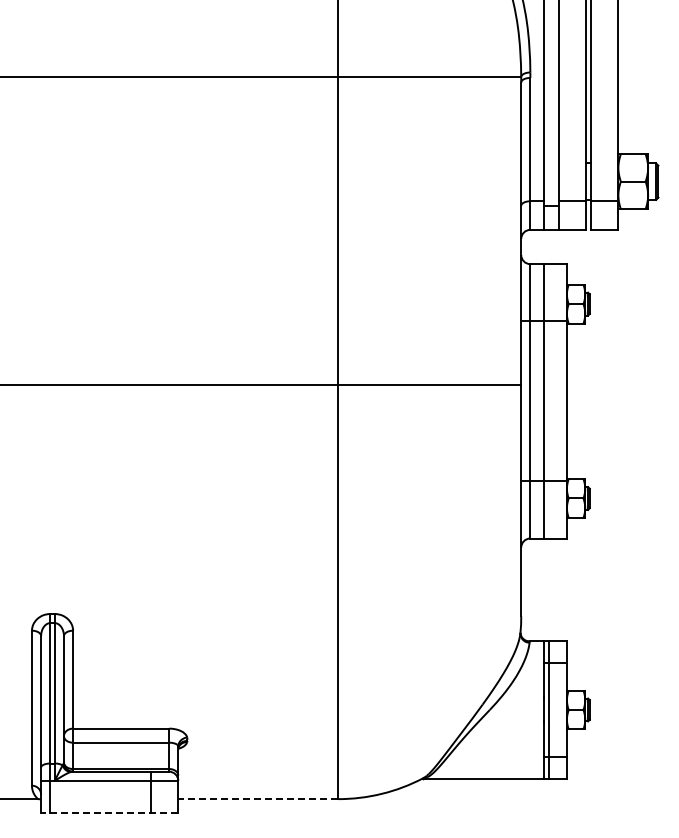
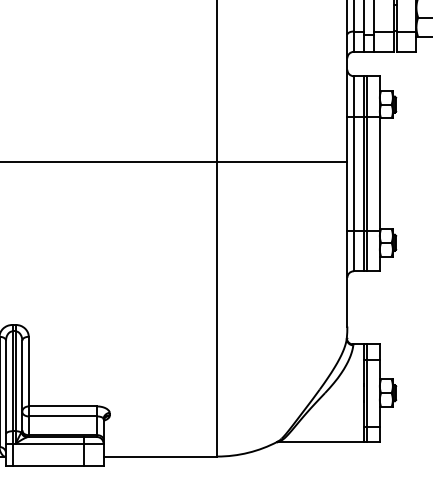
line: (548, 401) -> (366, 173), added
line: (257, 799) -> (159, 456), dashed -> solid
line: (109, 812) -> (54, 466), dashed -> solid

